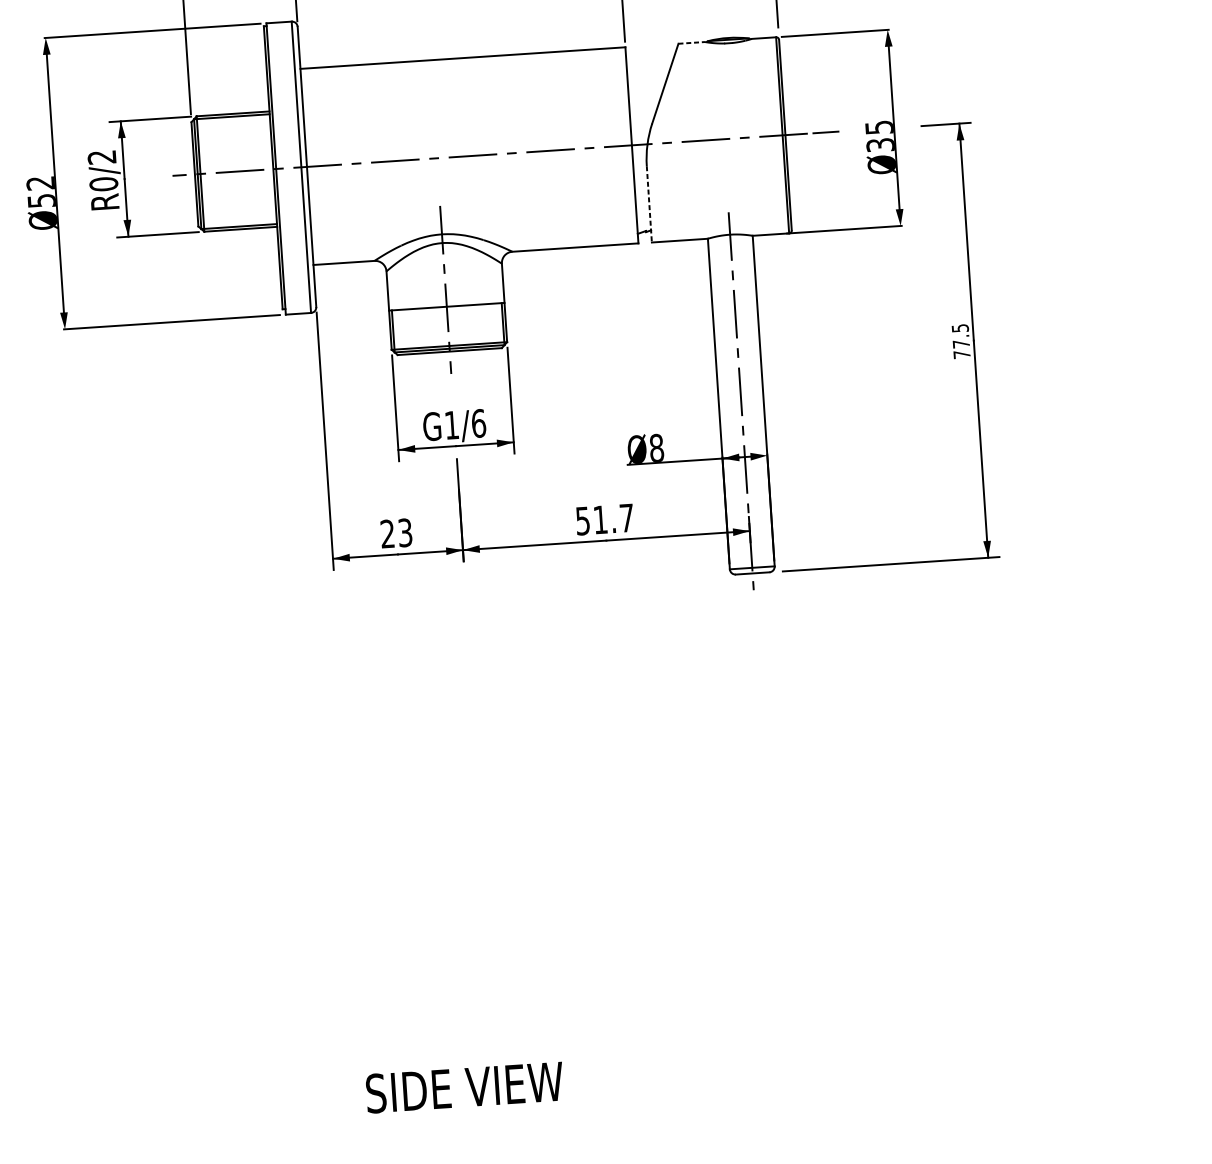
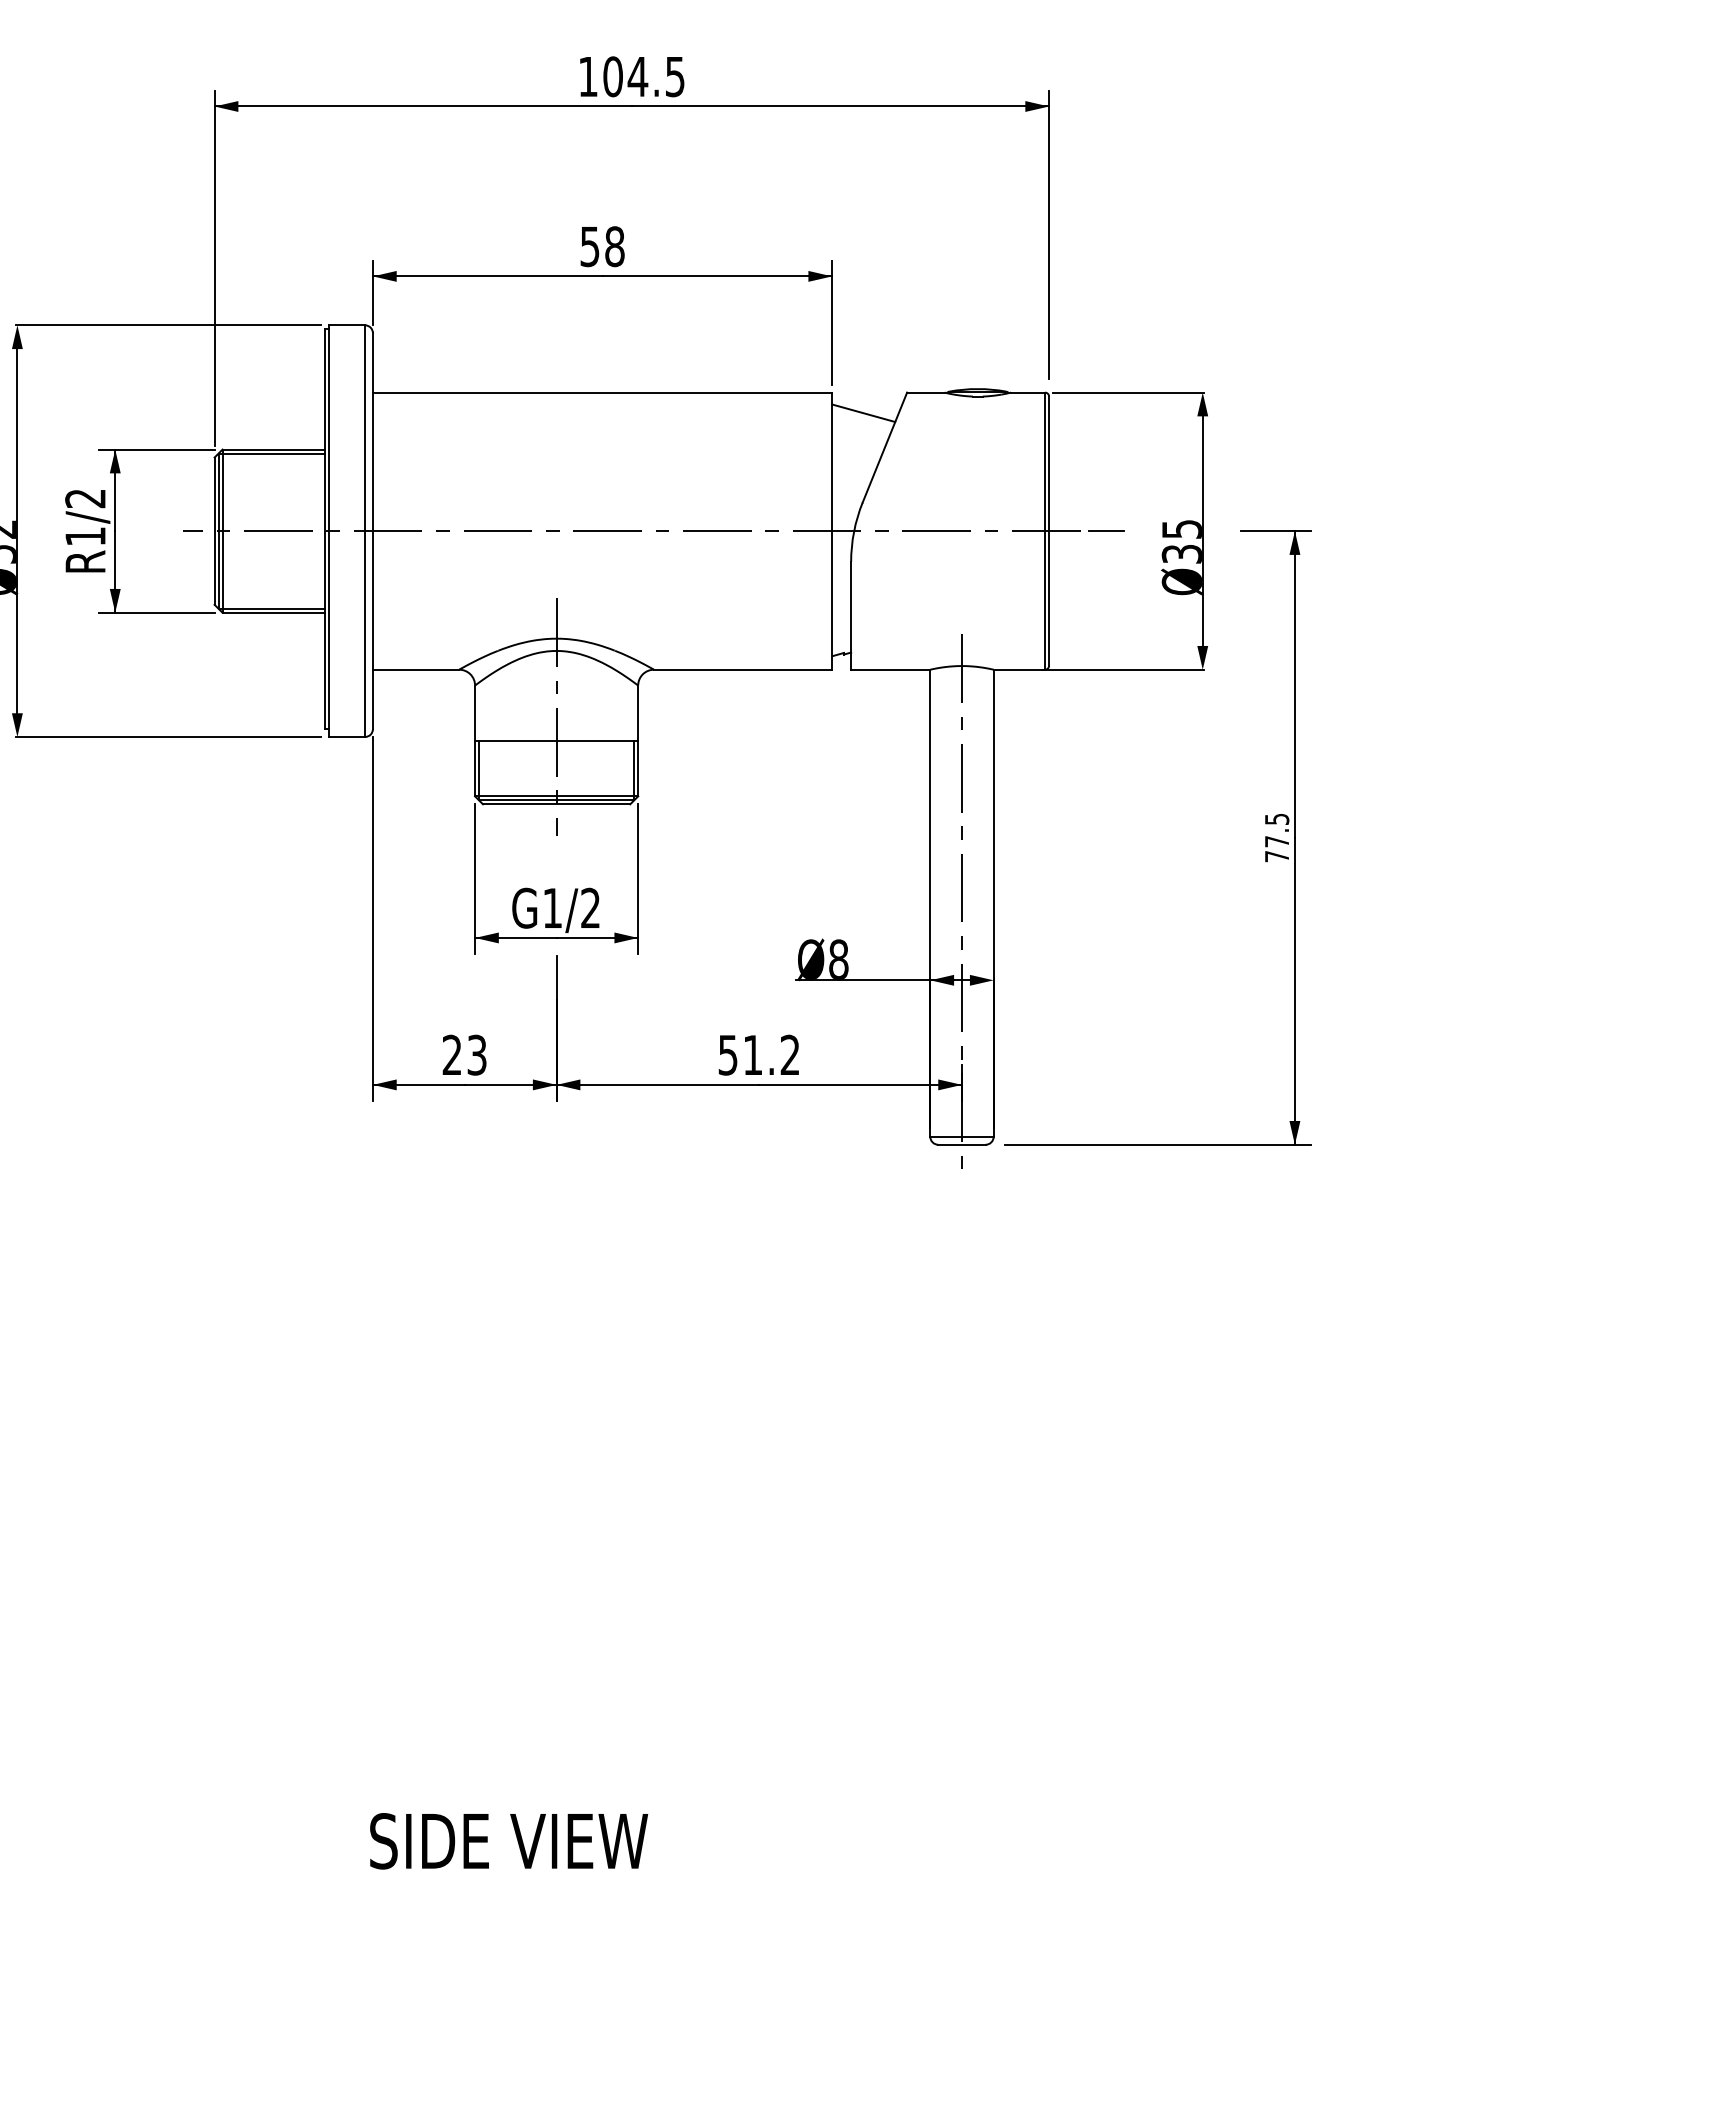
line: (691, 42) -> (925, 392), dashed -> solid
line: (648, 60) -> (863, 413), added
text: (103, 184) -> (85, 536), R0/2 -> R1/2
line: (649, 204) -> (851, 615), dashed -> solid
text: (478, 423) -> (590, 907), G1/6 -> G1/2
text: (626, 517) -> (789, 1054), 51.7 -> 51.2

